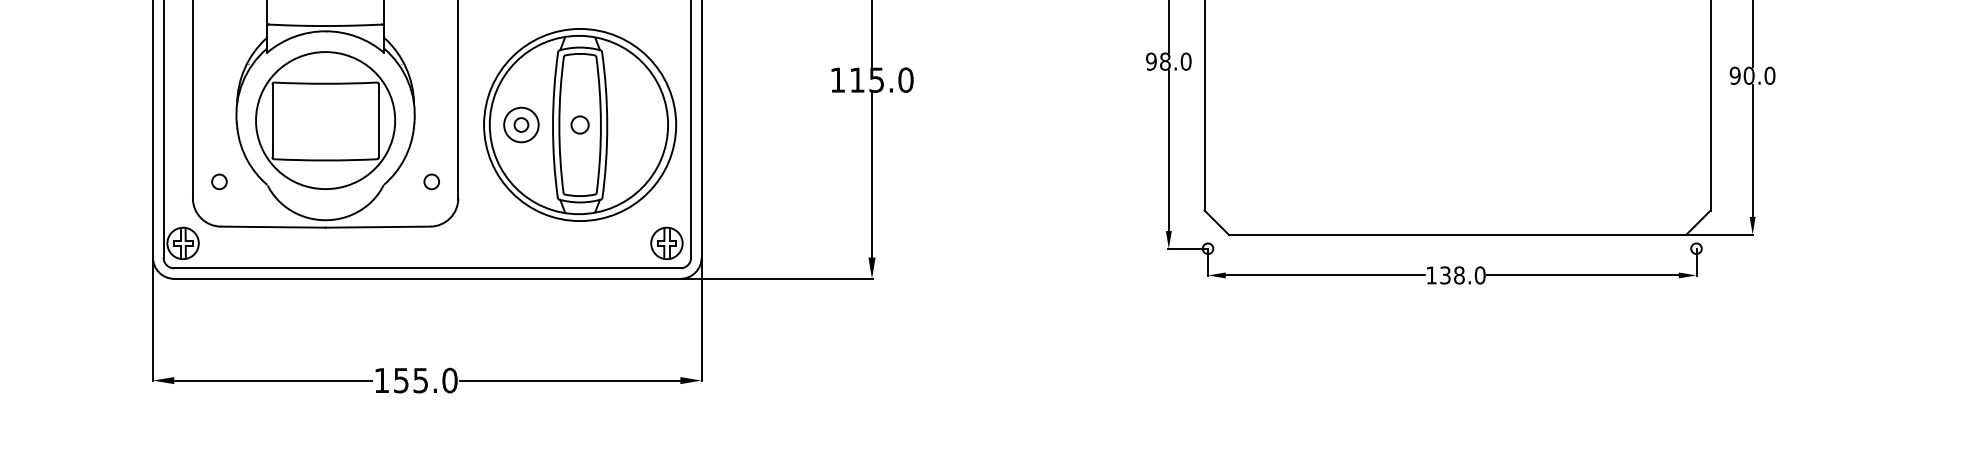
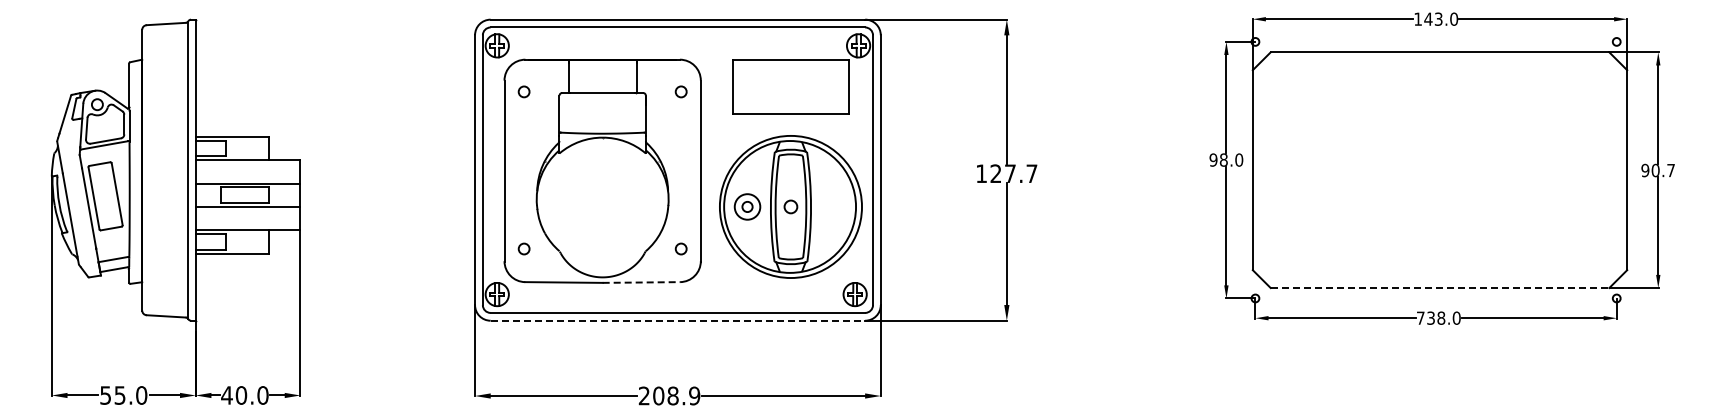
text: (1770, 75) -> (1671, 170), 90.0 -> 90.7
text: (880, 79) -> (1013, 173), 115.0 -> 127.7
part: (325, 120) -> (602, 203), removed
line: (378, 227) -> (641, 282), solid -> dashed
line: (1458, 235) -> (1440, 288), solid -> dashed
text: (1431, 274) -> (1420, 317), 138.0 -> 738.0
line: (428, 278) -> (678, 320), solid -> dashed
text: (415, 379) -> (669, 395), 155.0 -> 208.9

